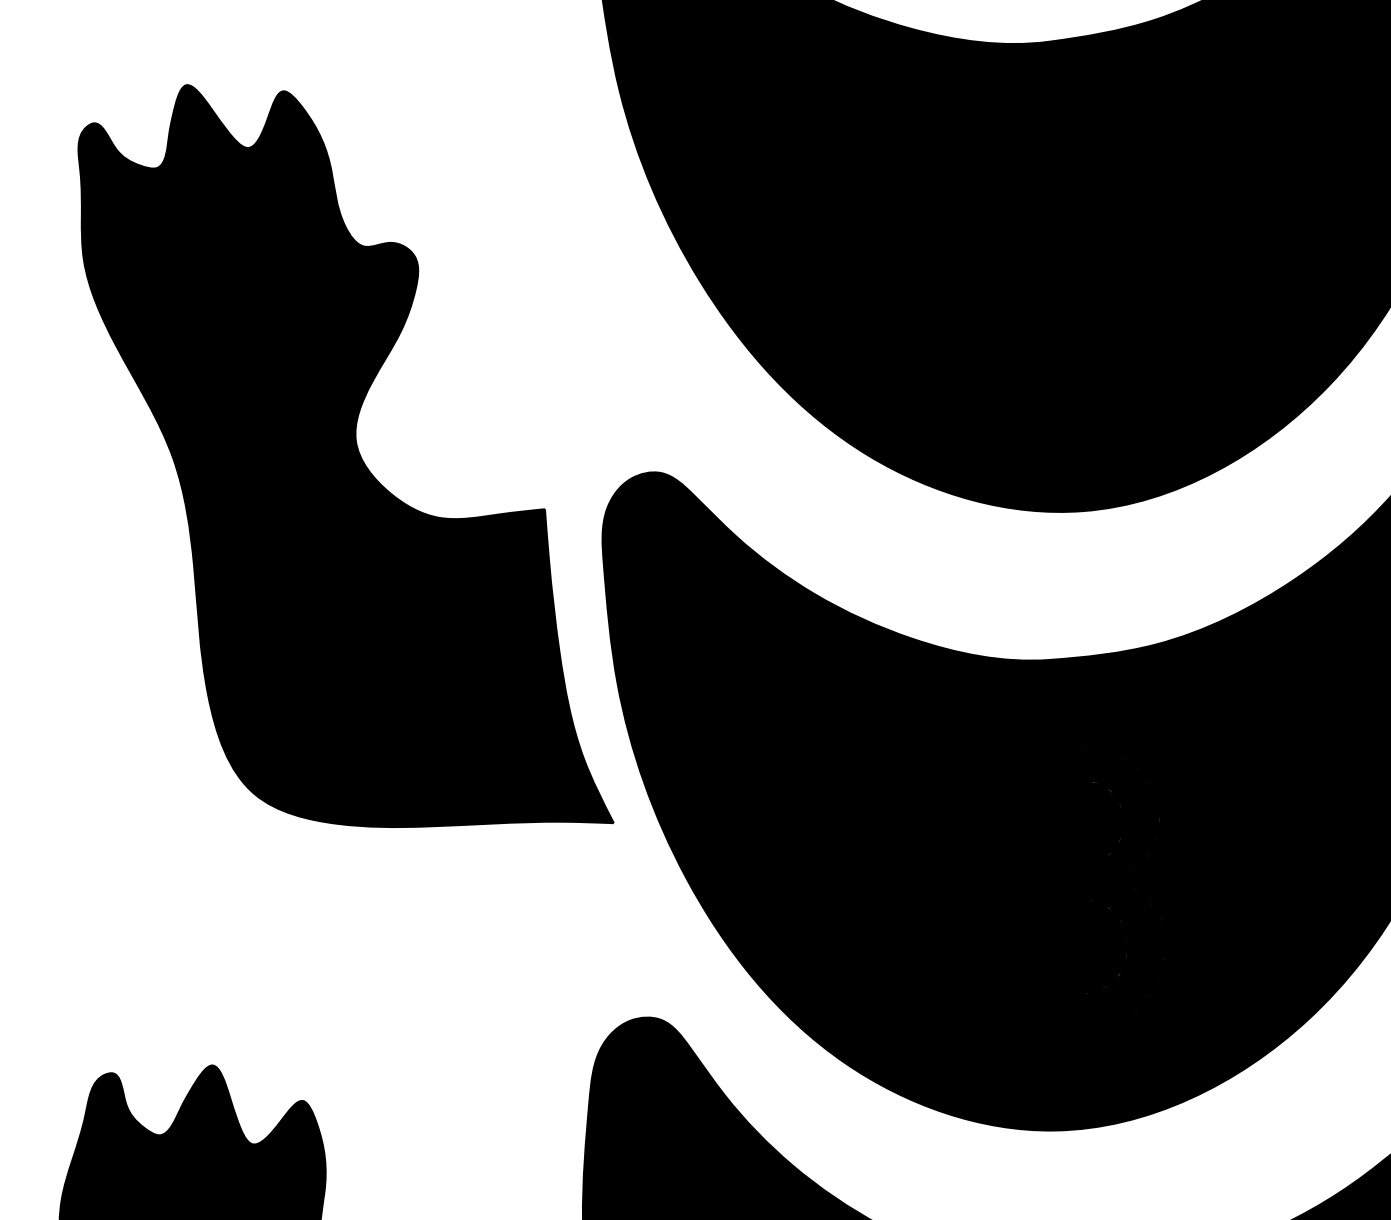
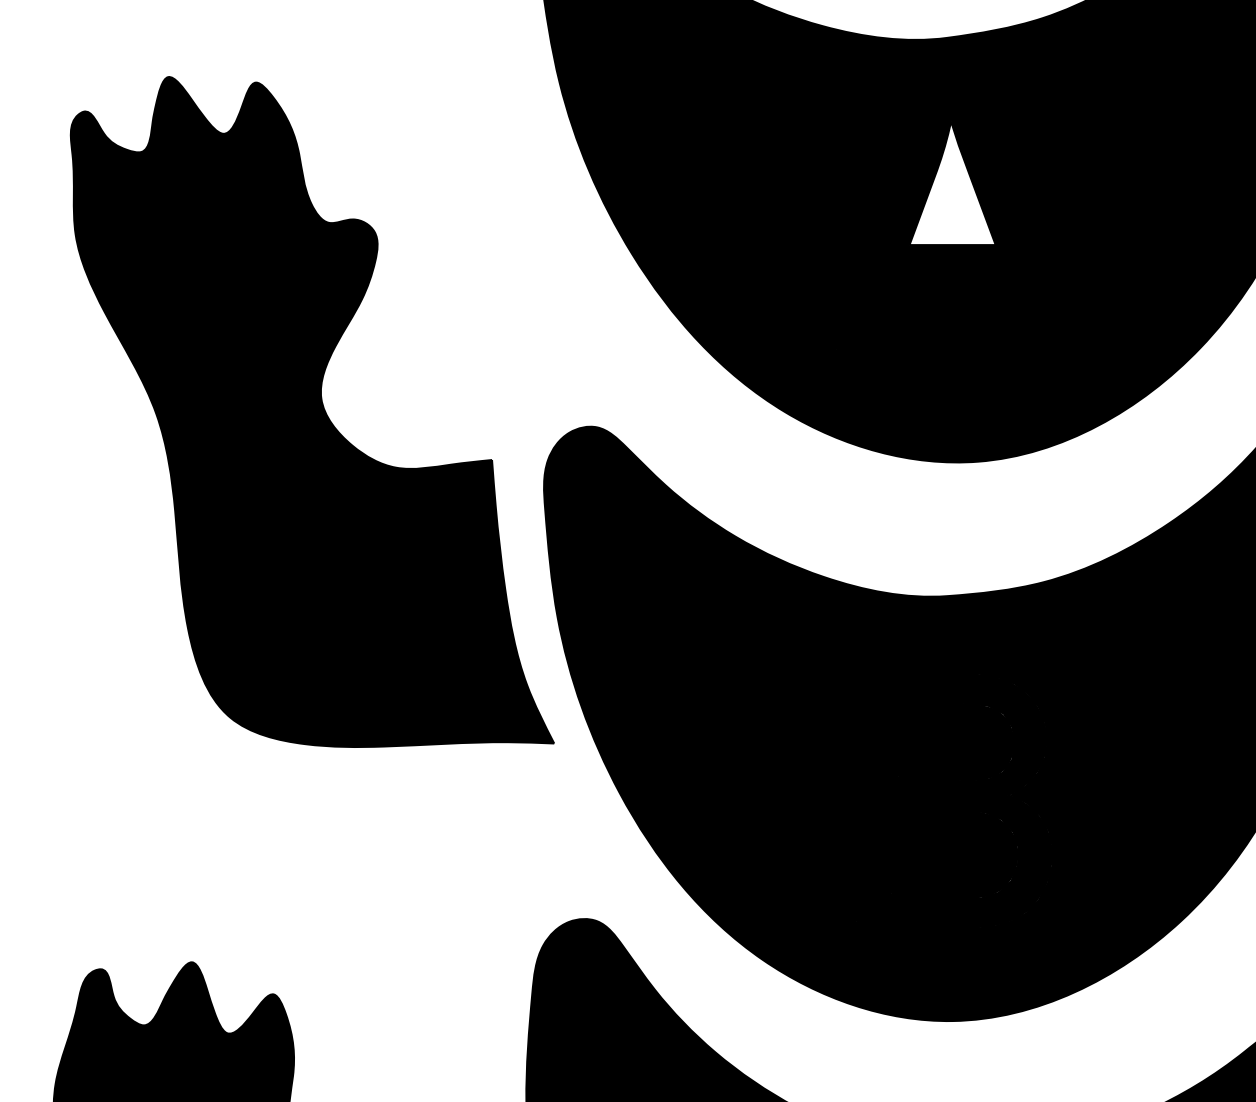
fill: (1054, 203) -> (952, 183), removed

